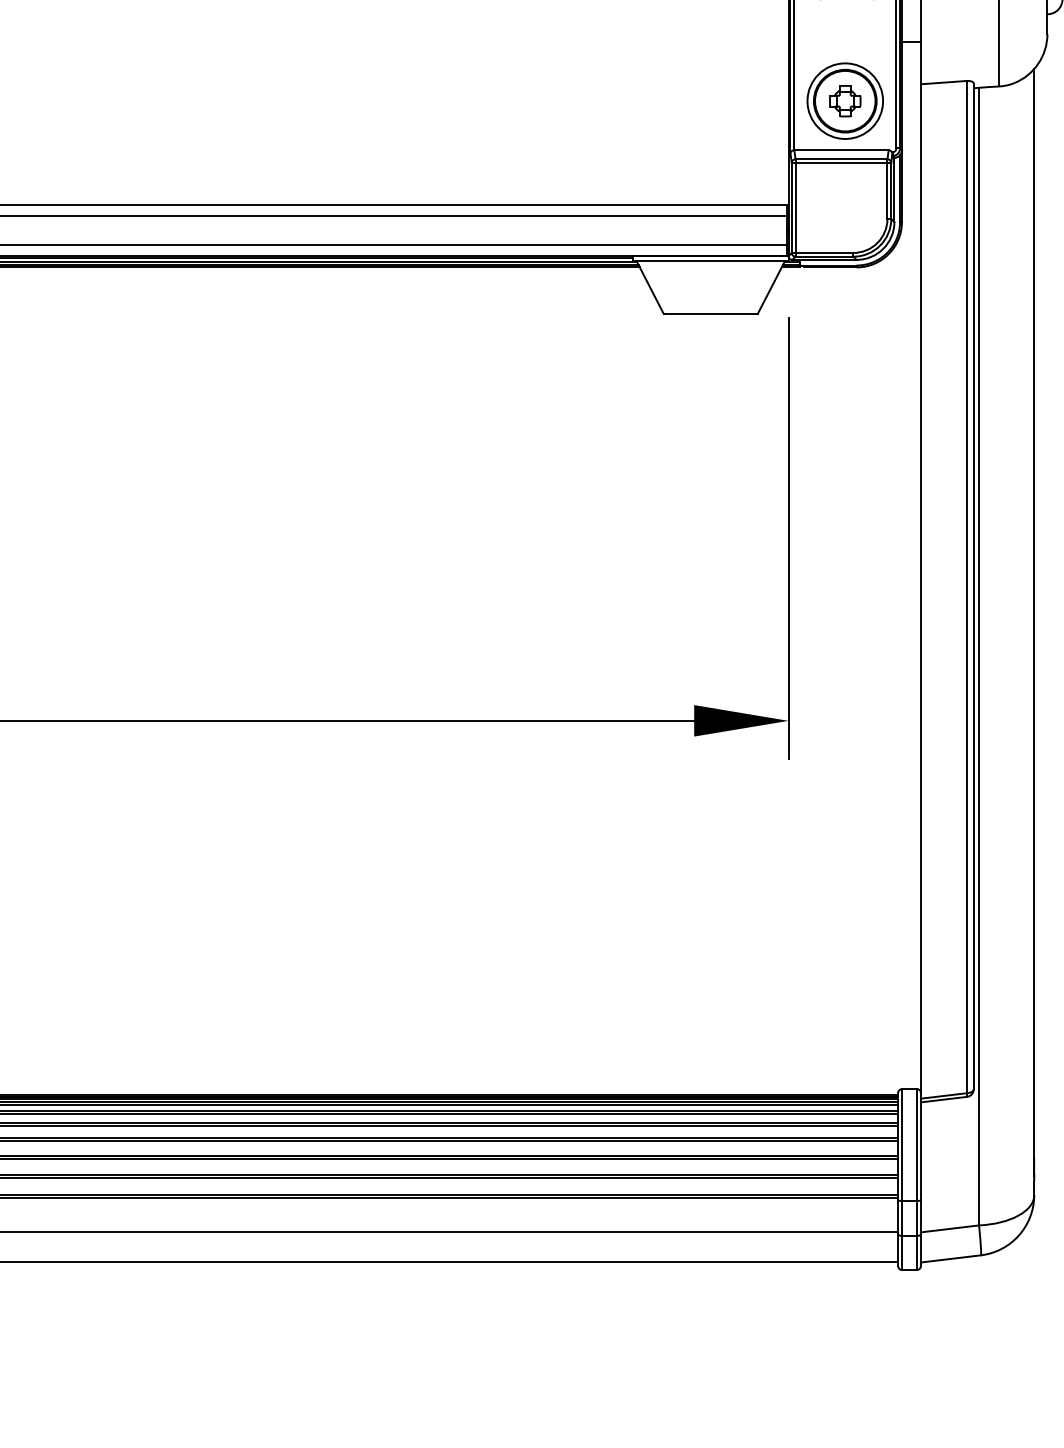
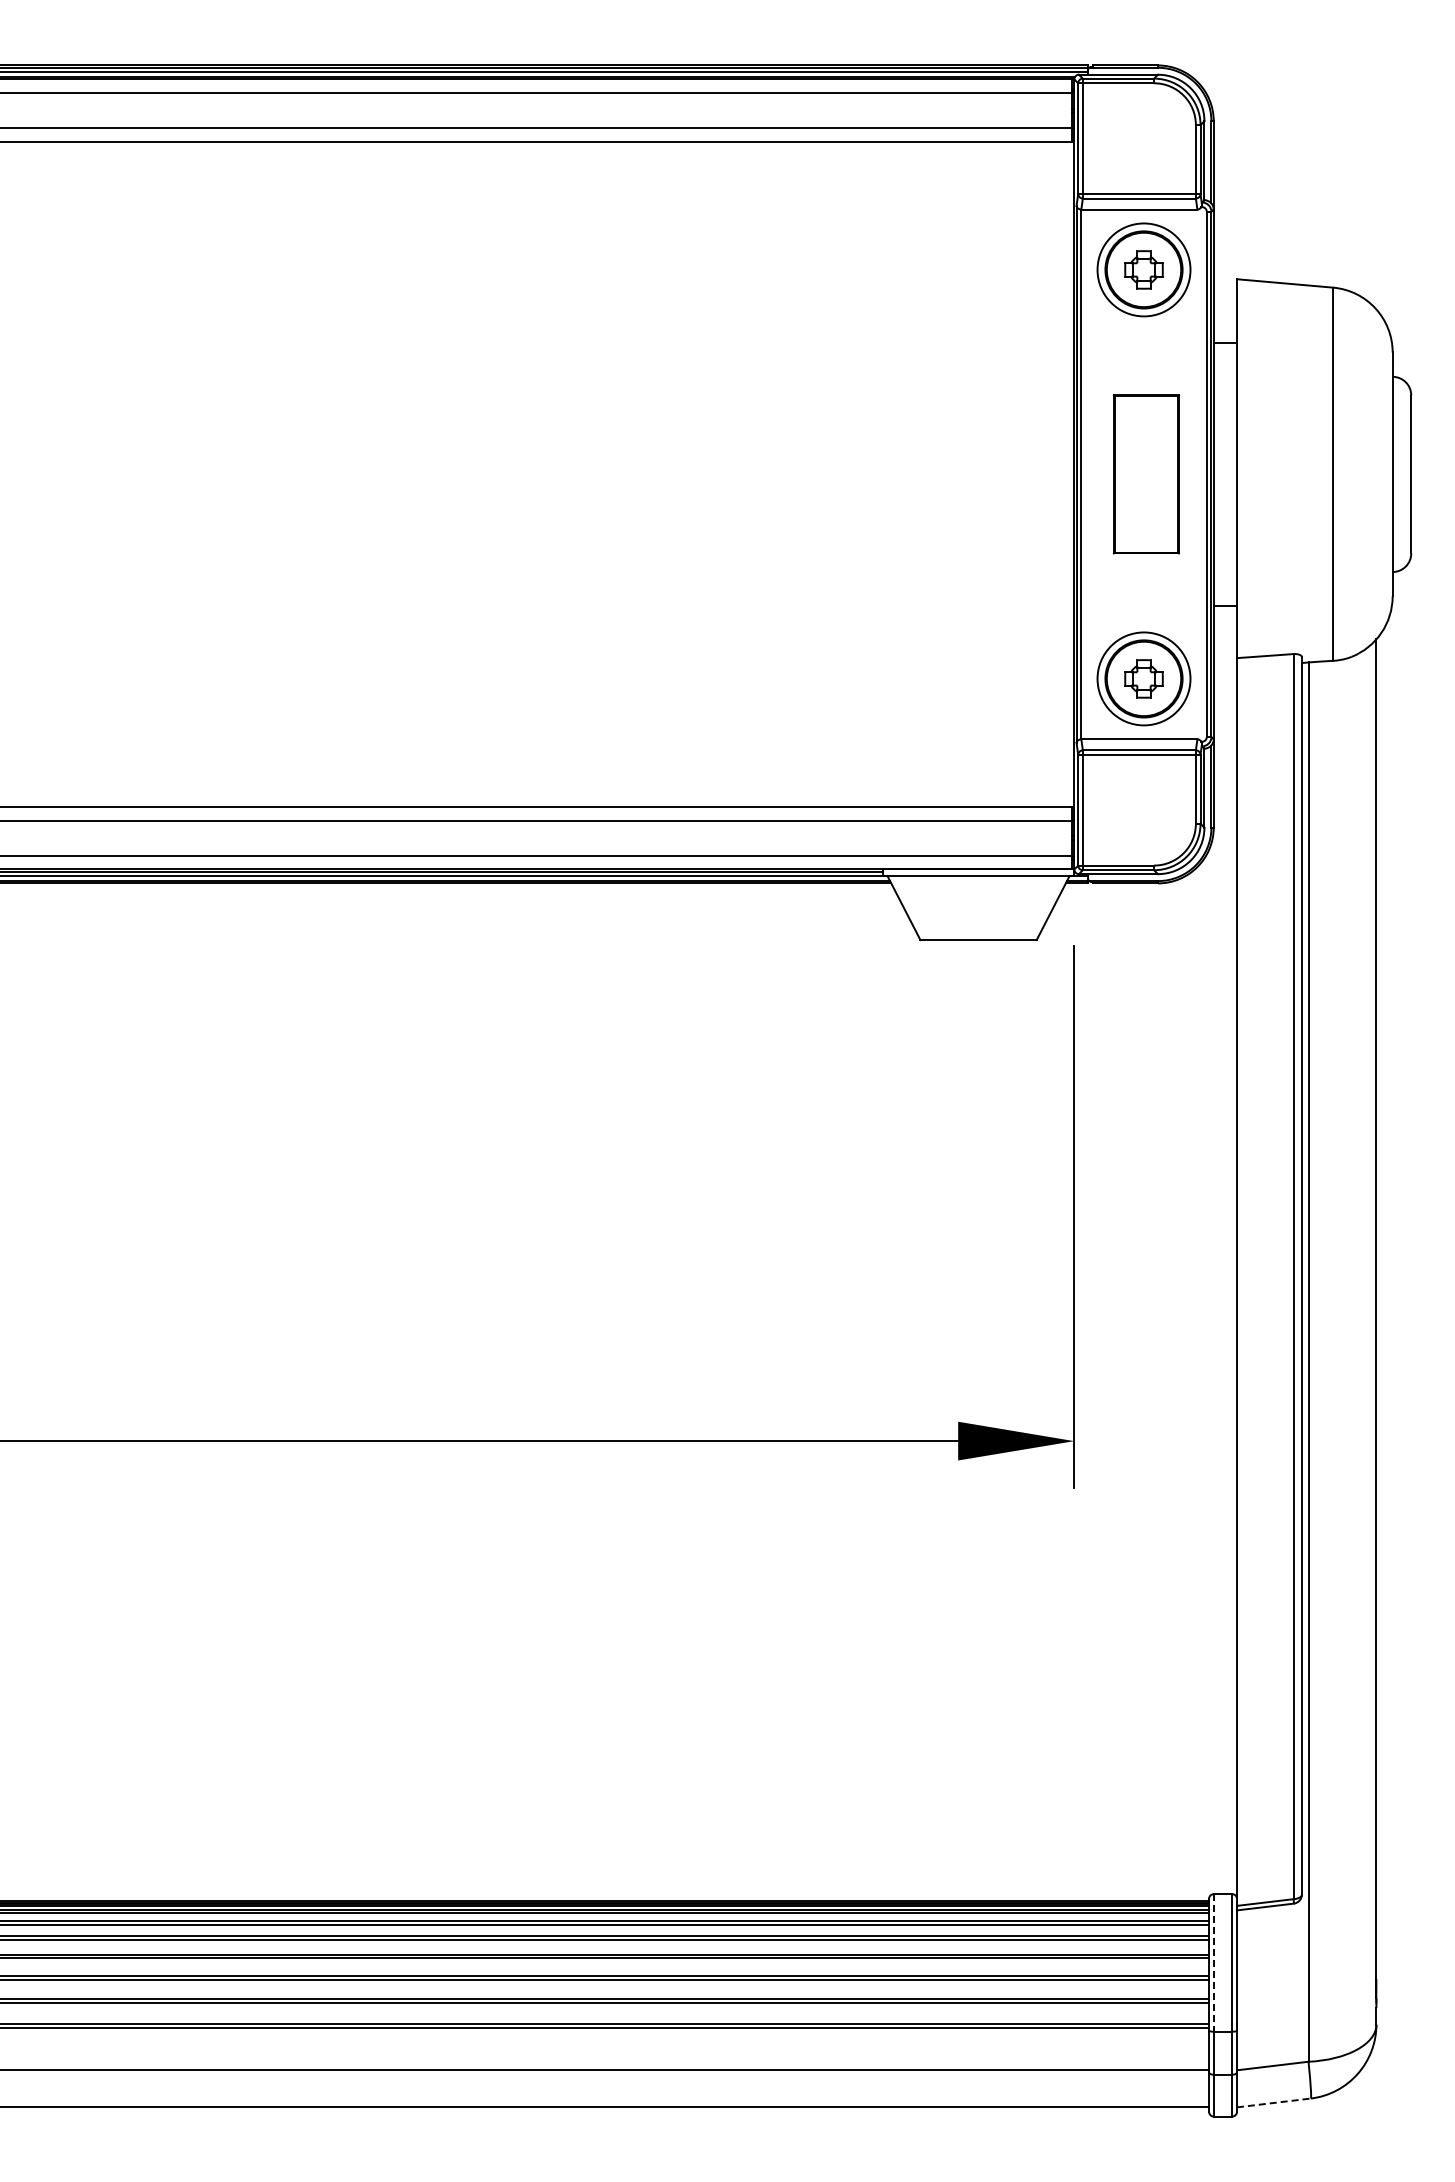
line: (901, 1144) -> (1213, 1962), solid -> dashed
line: (951, 1258) -> (1274, 2102), solid -> dashed

